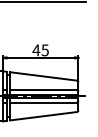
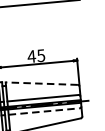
line: (43, 76) -> (41, 83), solid -> dashed
line: (43, 102) -> (44, 111), solid -> dashed

